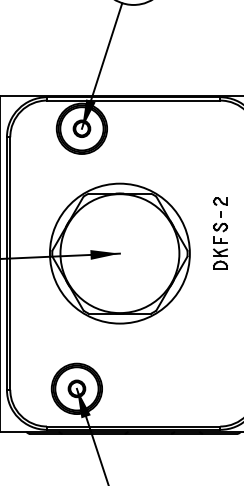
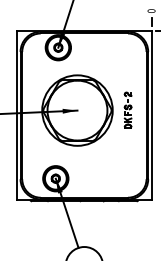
part: (219, 231) -> (127, 109), moved

